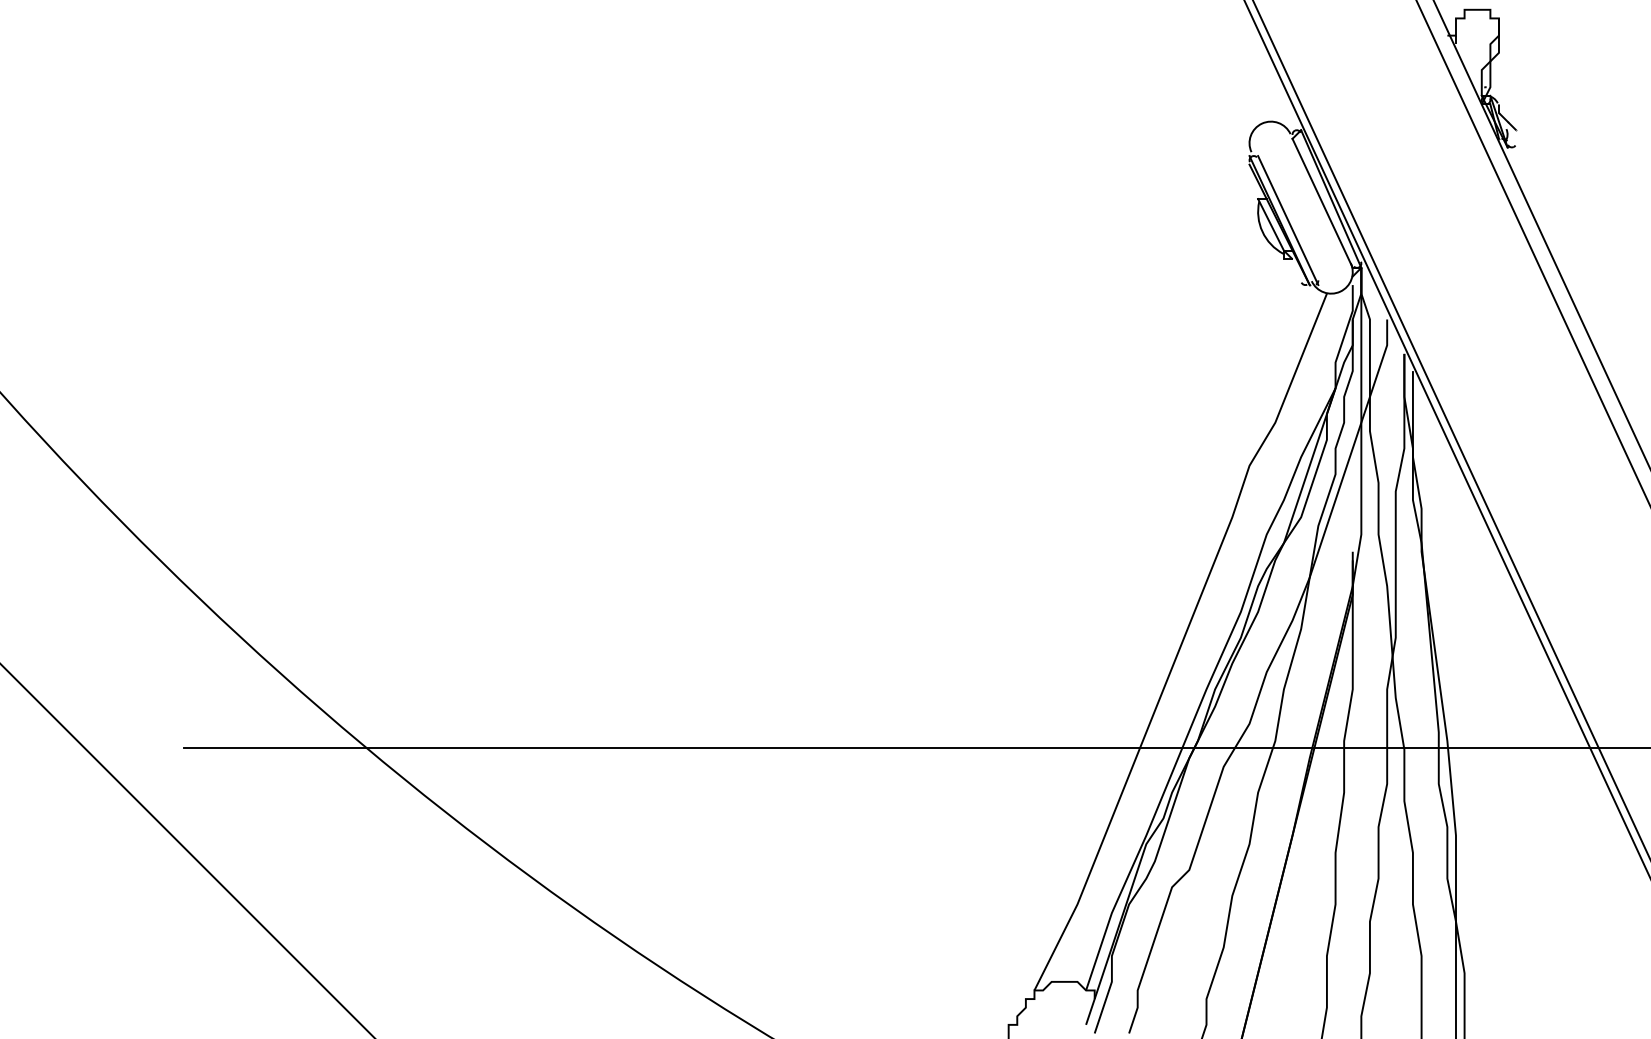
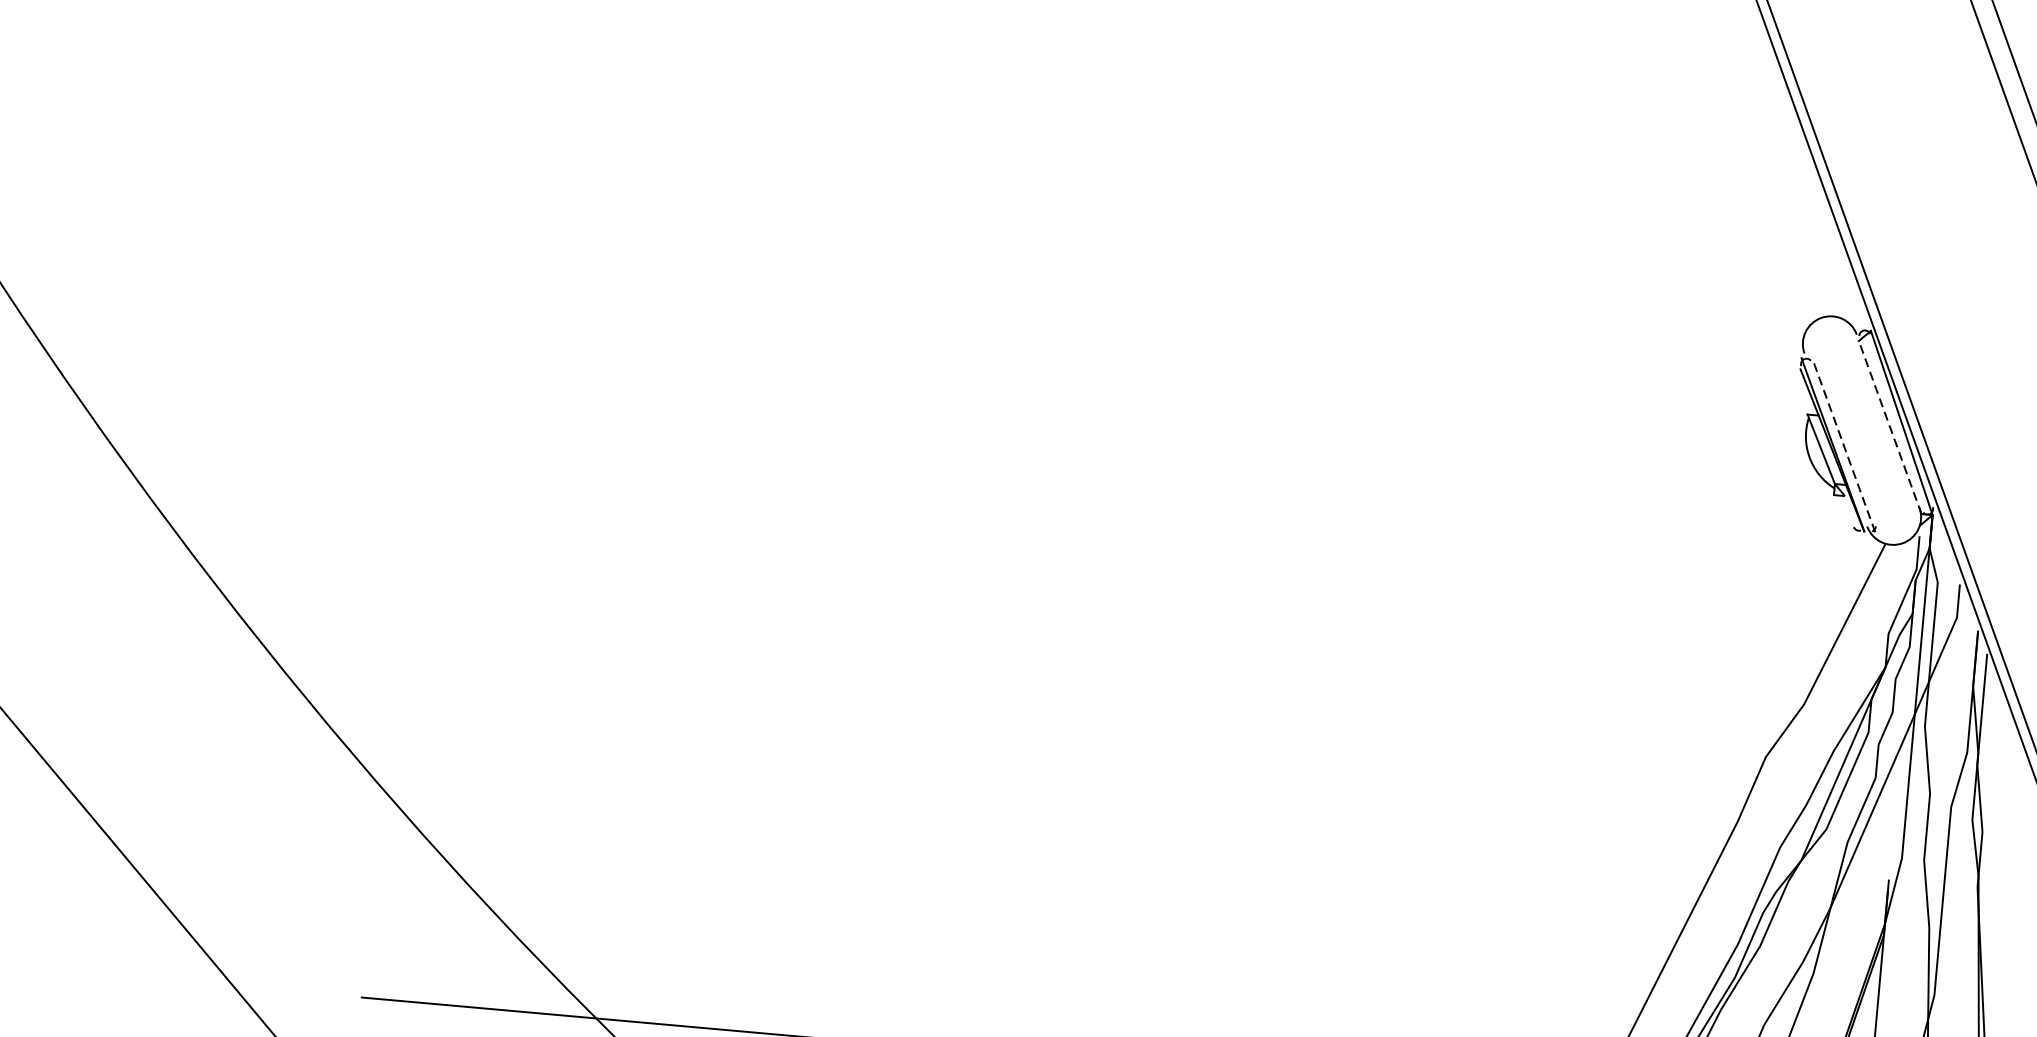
line: (1322, 202) -> (1890, 426), solid -> dashed
line: (1288, 220) -> (1844, 445), solid -> dashed

